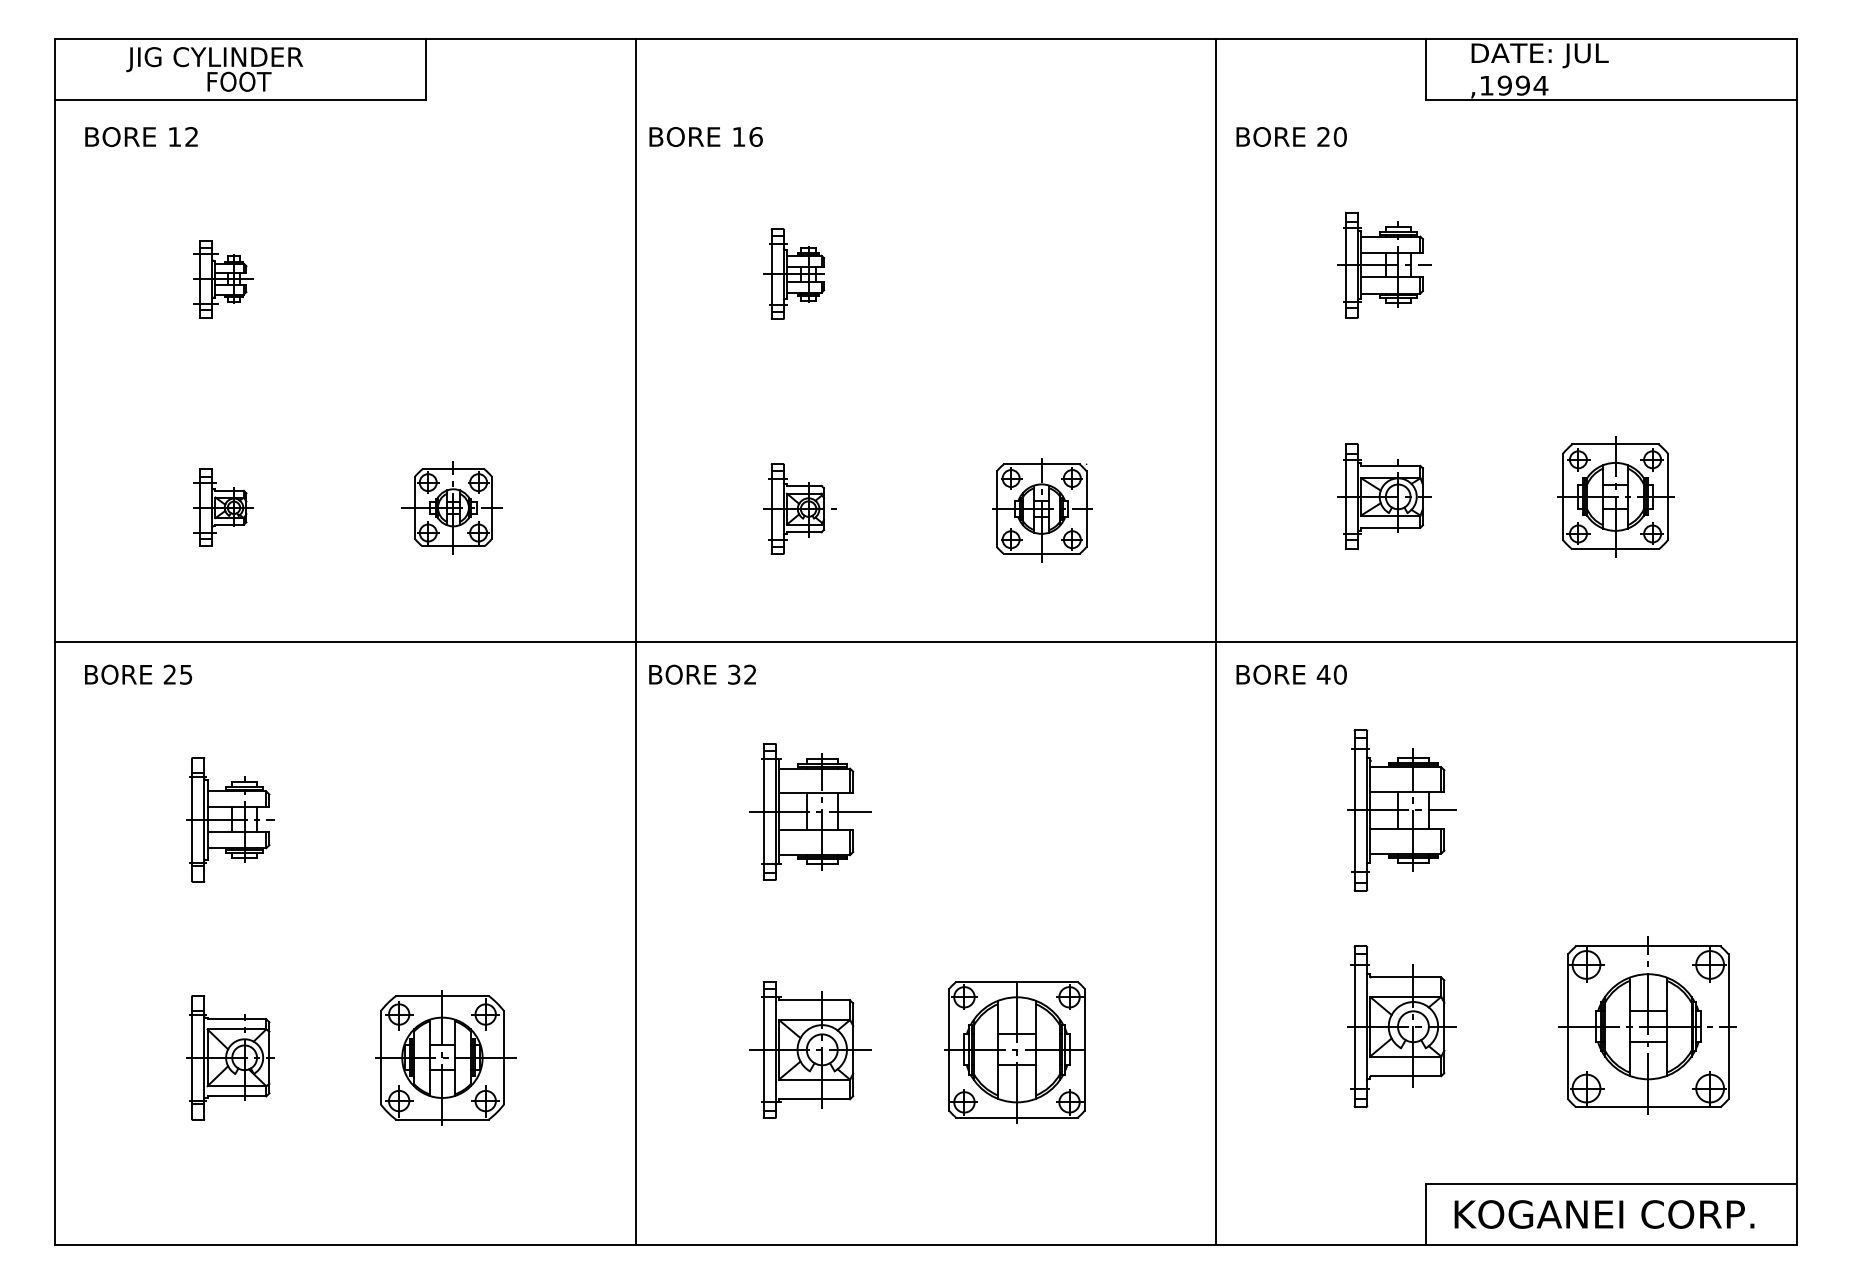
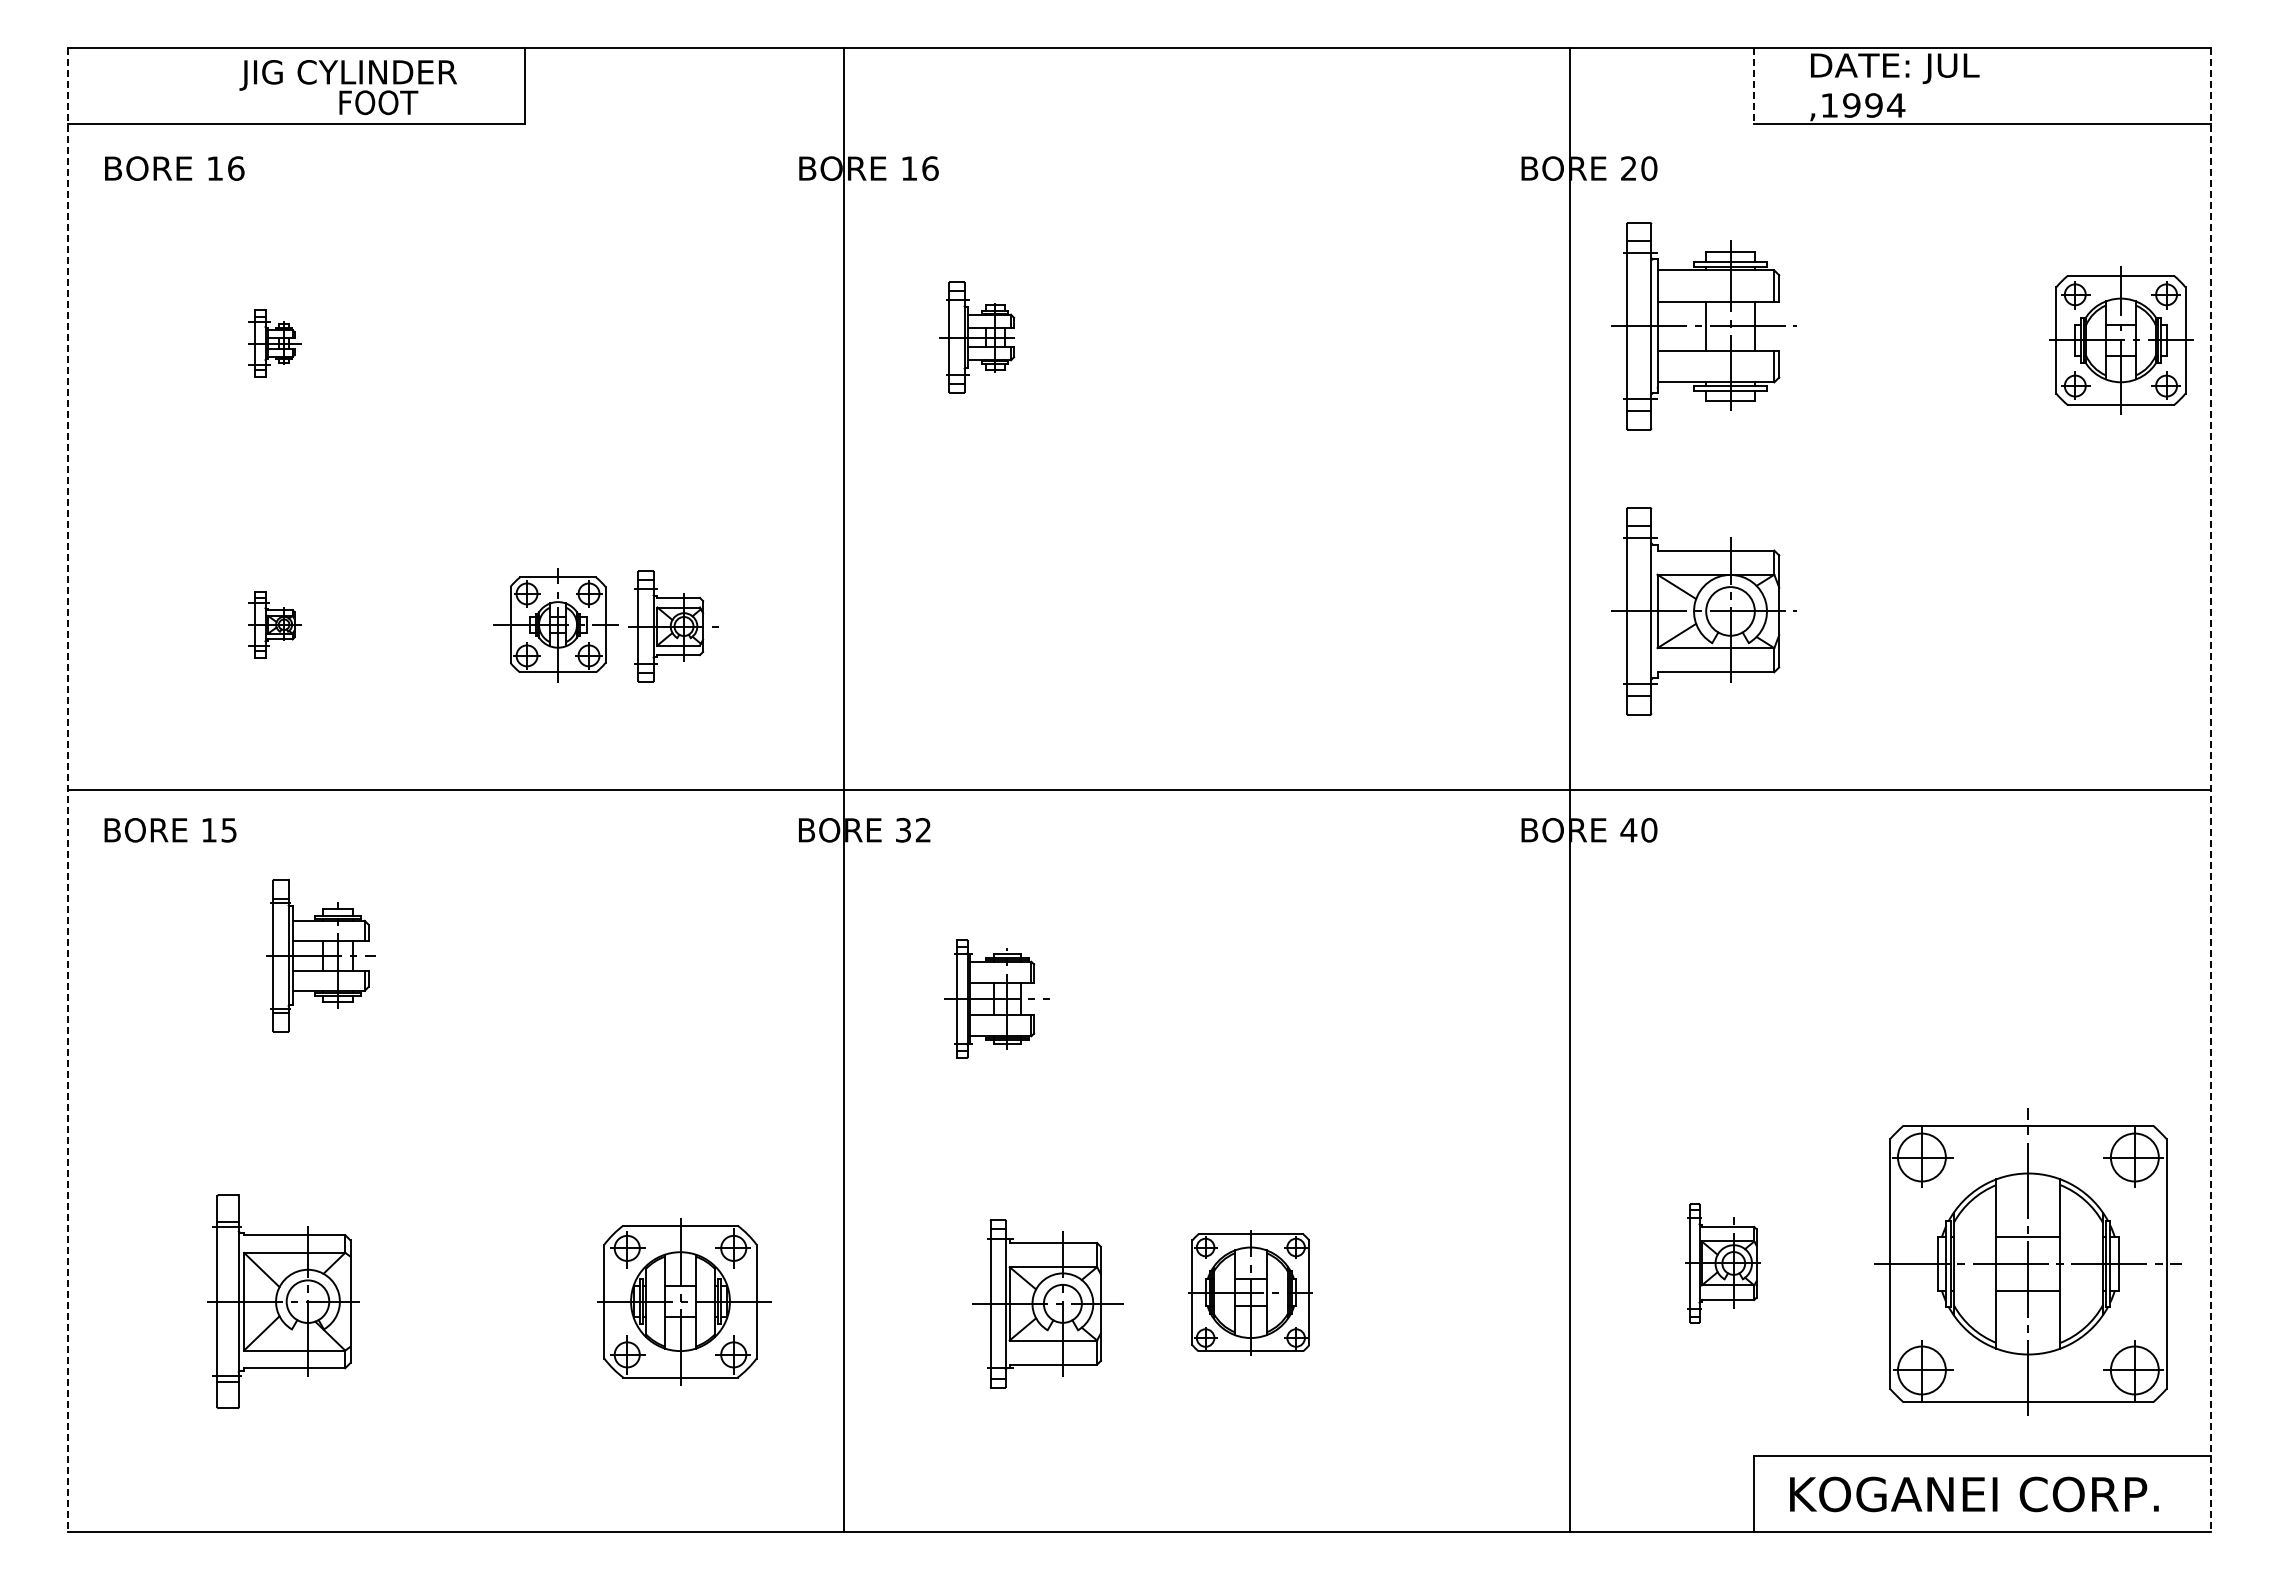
text: (214, 69) -> (347, 87), moved
line: (1425, 70) -> (1754, 86), solid -> dashed
text: (192, 136) -> (236, 168), 12 -> 16
part: (1384, 264) -> (1703, 325), size x1.6
part: (223, 279) -> (274, 343), size x0.7
part: (1384, 496) -> (1703, 611), size x1.6
part: (1615, 496) -> (2121, 340), moved
part: (223, 507) -> (274, 624), size x0.7
part: (800, 509) -> (673, 626), moved
part: (1042, 509) -> (1282, 627), removed
line: (635, 641) -> (844, 789), moved
line: (1216, 641) -> (1569, 789), moved
line: (55, 642) -> (68, 790), solid -> dashed
line: (1796, 642) -> (2210, 790), solid -> dashed
text: (169, 674) -> (208, 830), 25 -> 15
part: (1402, 810) -> (1725, 997), removed
part: (809, 811) -> (996, 998), size x0.7
part: (230, 819) -> (320, 955), moved
part: (1647, 1025) -> (2027, 1261), size x1.4
part: (1402, 1026) -> (1725, 1263), size x0.6
part: (809, 1049) -> (1047, 1303), moved
part: (1015, 1052) -> (1249, 1294), size x0.7
part: (230, 1057) -> (283, 1301), size x1.4
part: (445, 1057) -> (684, 1301), moved

